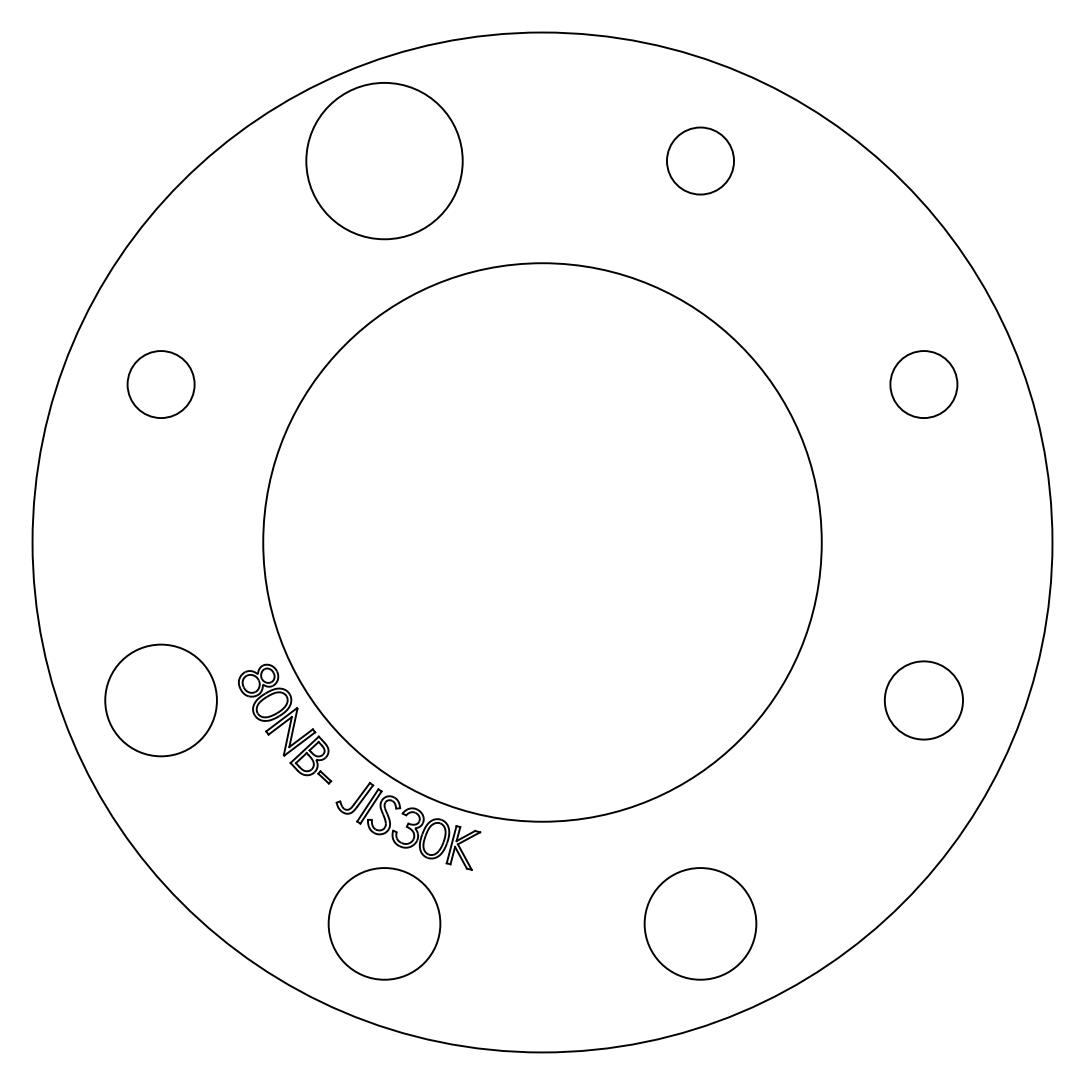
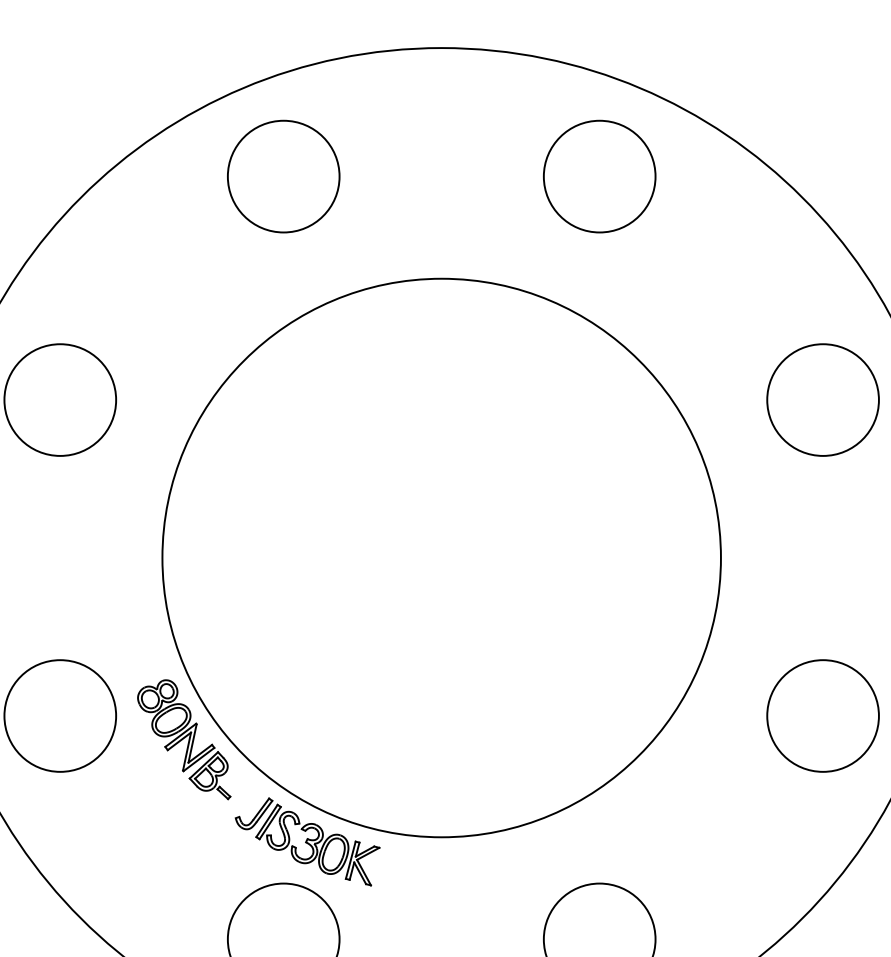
circle: (384, 160) -> (283, 176), size x0.71
circle: (700, 160) -> (599, 176), size x1.67
circle: (160, 384) -> (59, 400), size x1.67
circle: (923, 384) -> (822, 400), size x1.67
circle: (923, 700) -> (822, 716), size x1.43

